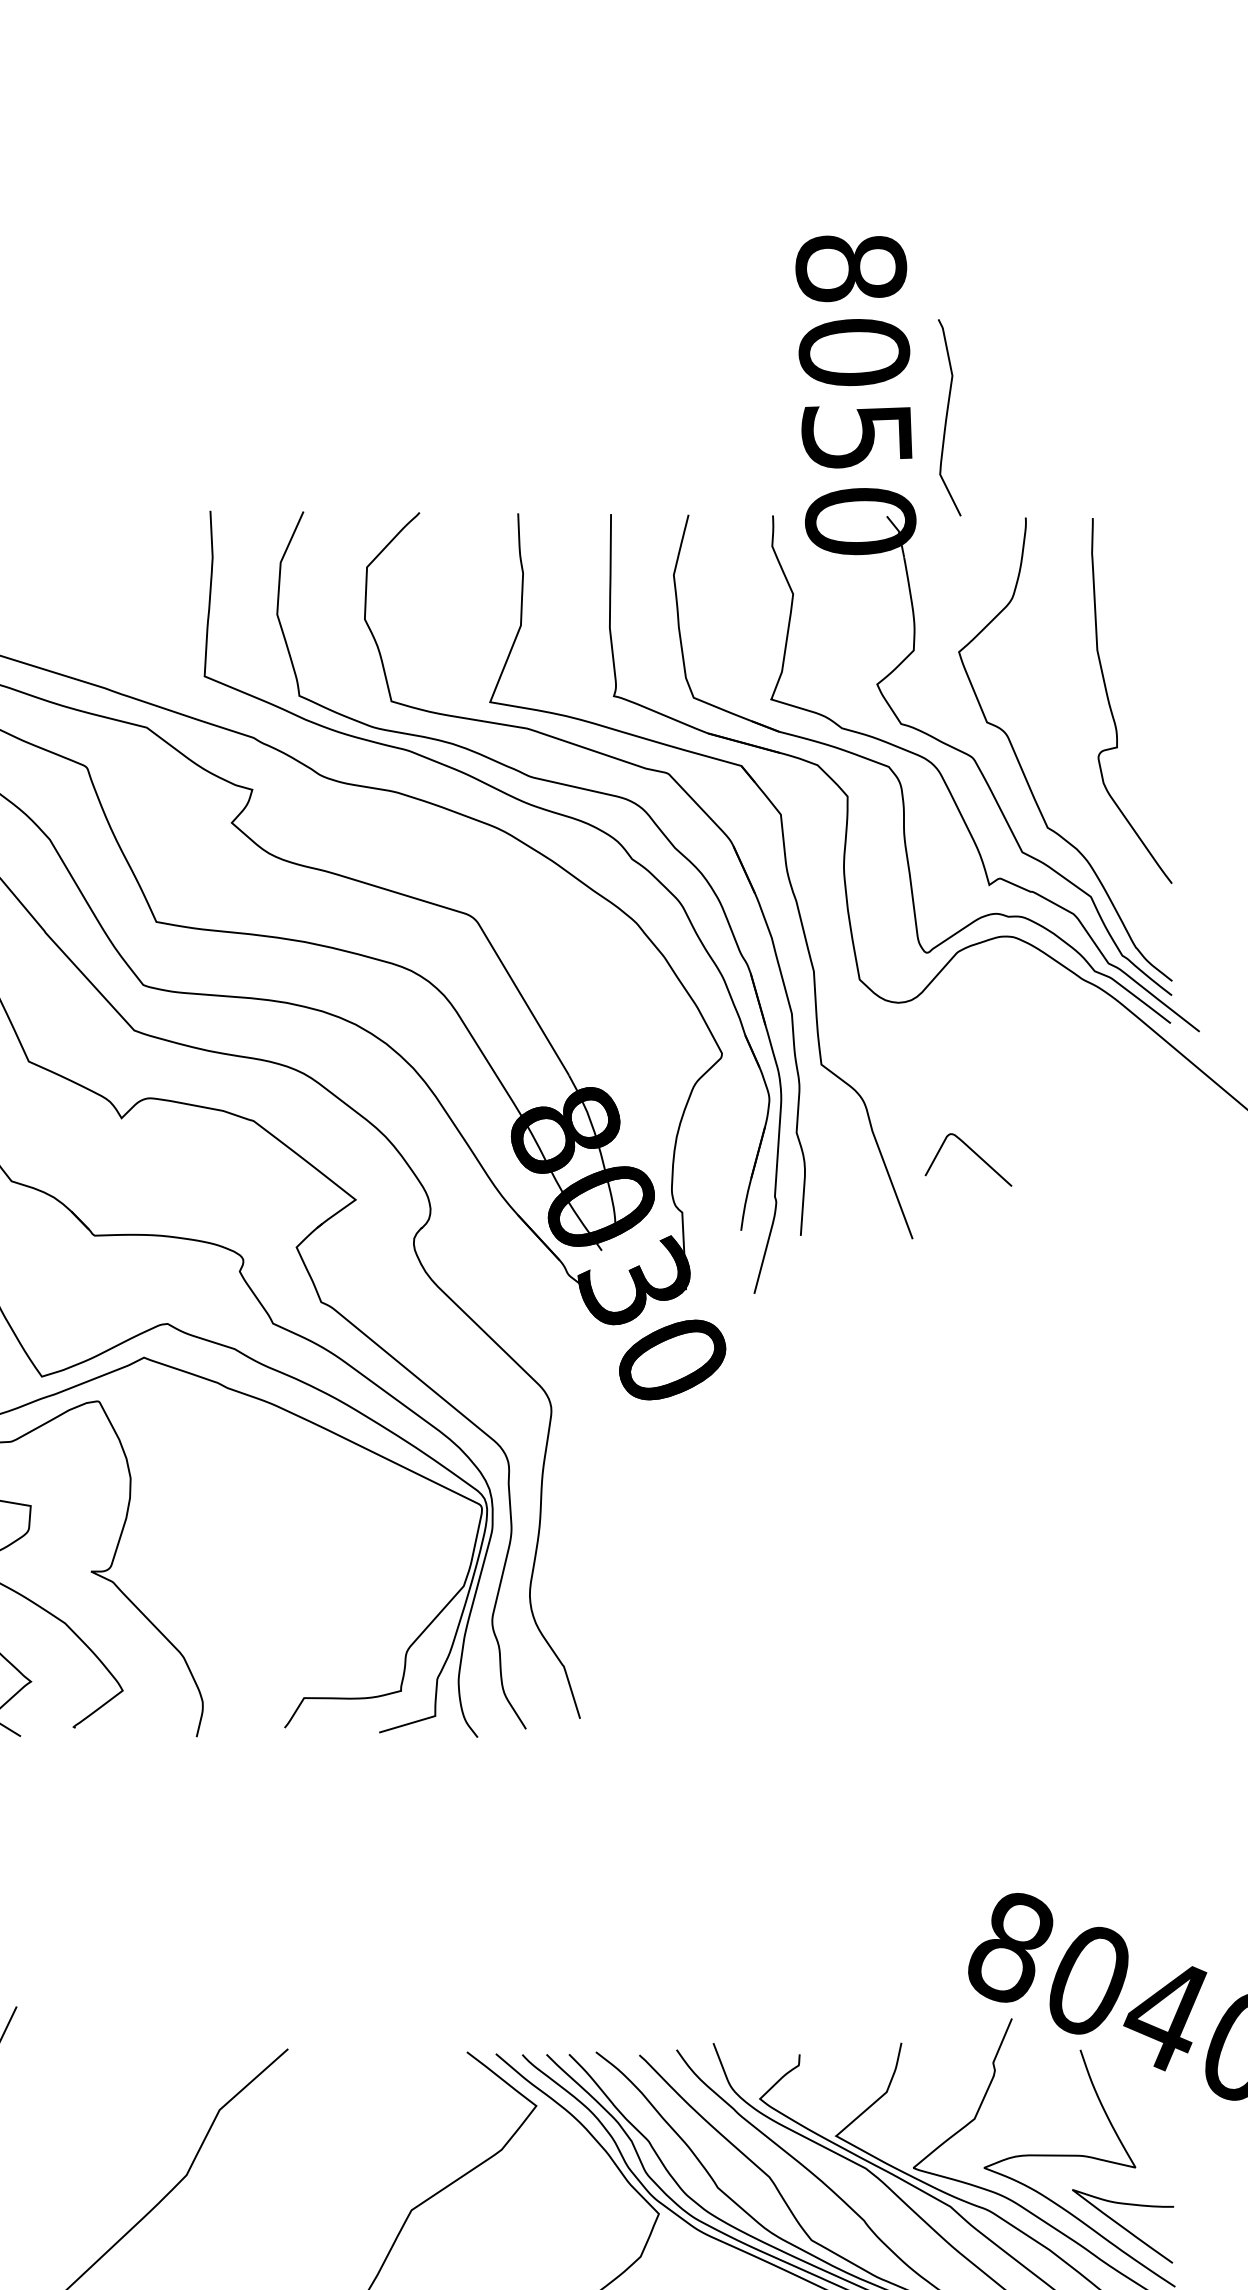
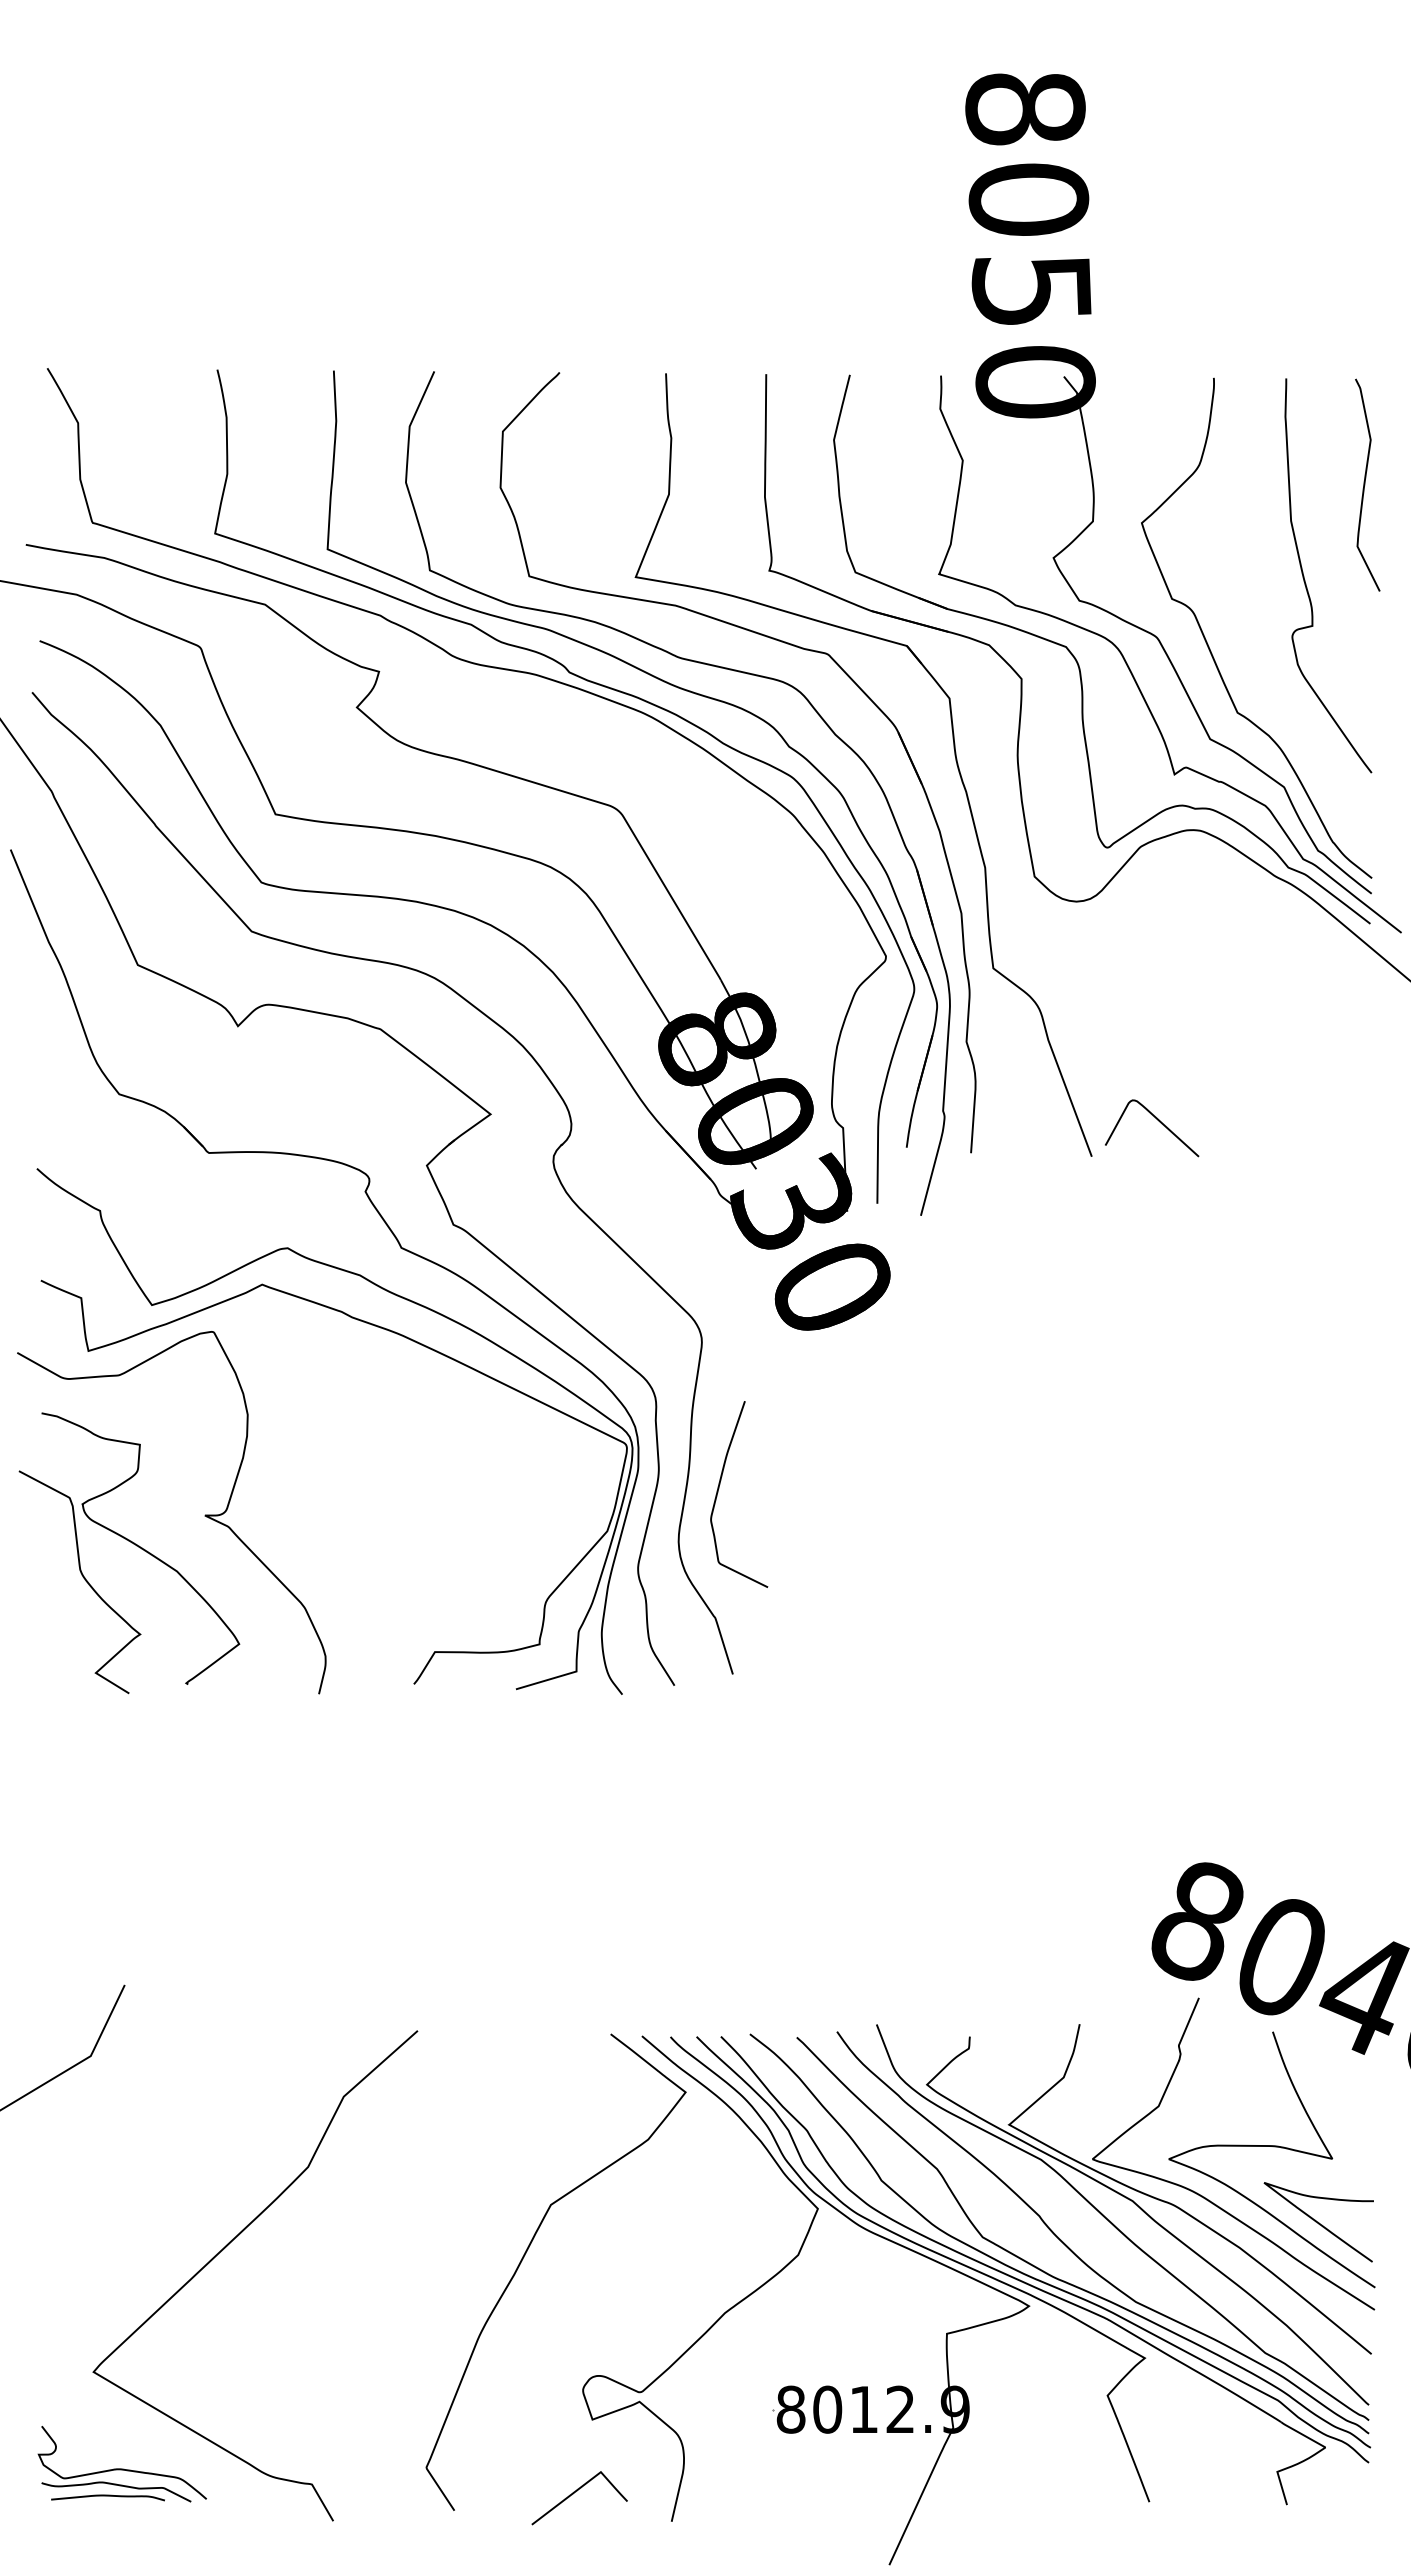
curve: (947, 417) -> (1365, 484), moved
curve: (455, 802) -> (598, 685), added
curve: (974, 1153) -> (1158, 1121), moved
curve: (567, 1546) -> (719, 1488), added

